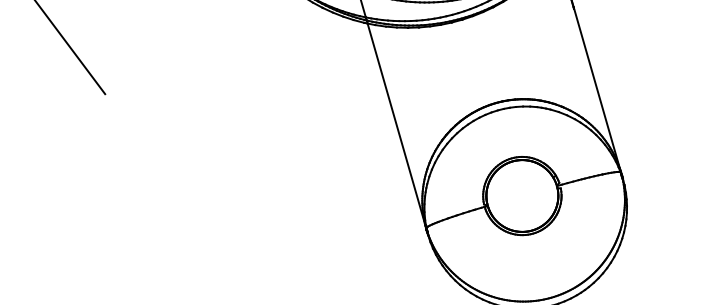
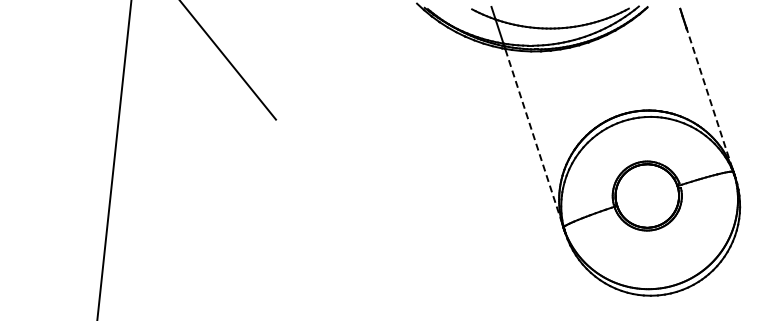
line: (596, 87) -> (709, 97), solid -> dashed
line: (395, 123) -> (533, 136), solid -> dashed

